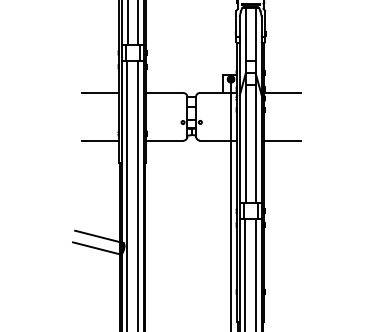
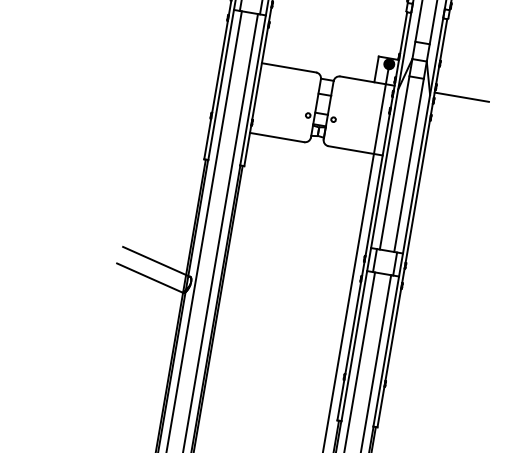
line: (100, 93) -> (194, 52), removed
line: (100, 140) -> (182, 121), removed
line: (282, 140) -> (449, 166), removed

